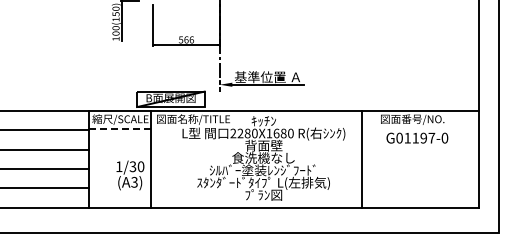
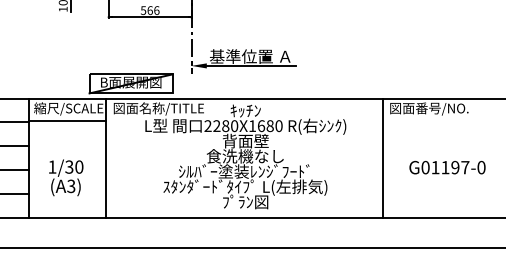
line: (119, 129) -> (67, 121), dashed -> solid
text: (417, 137) -> (447, 166), moved
line: (362, 159) -> (383, 158), moved
text: (130, 175) -> (66, 177), moved

